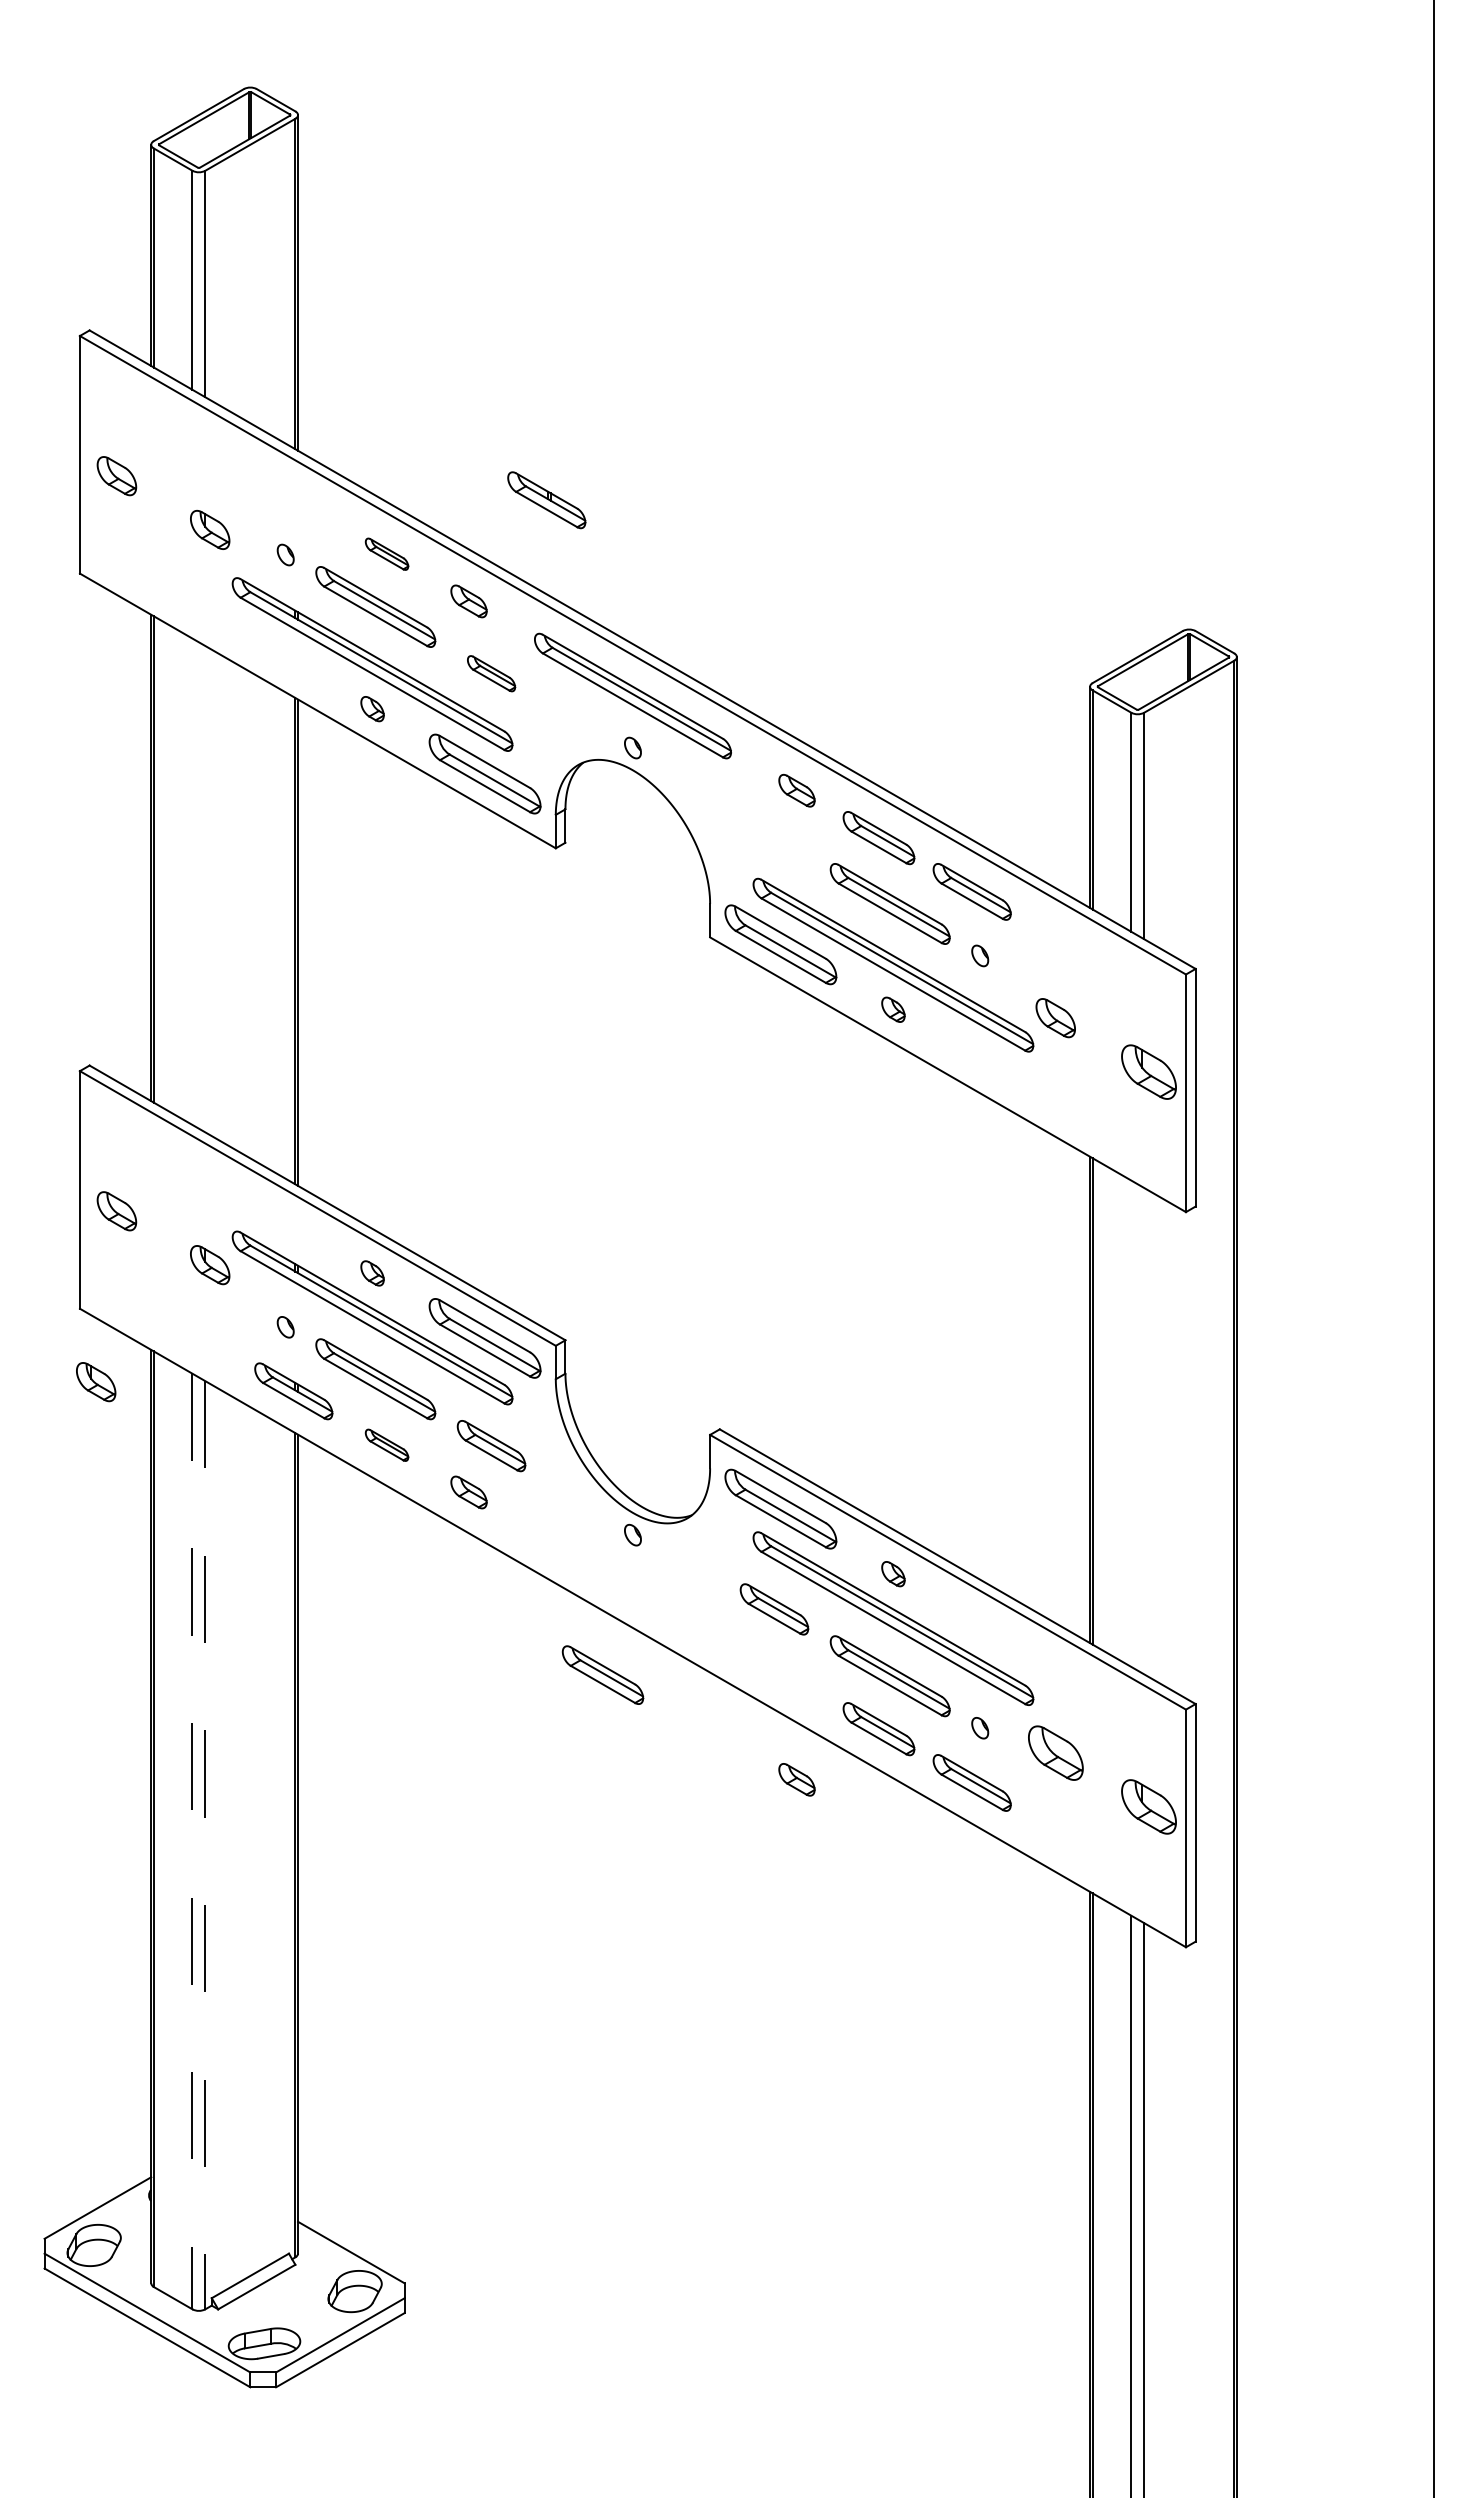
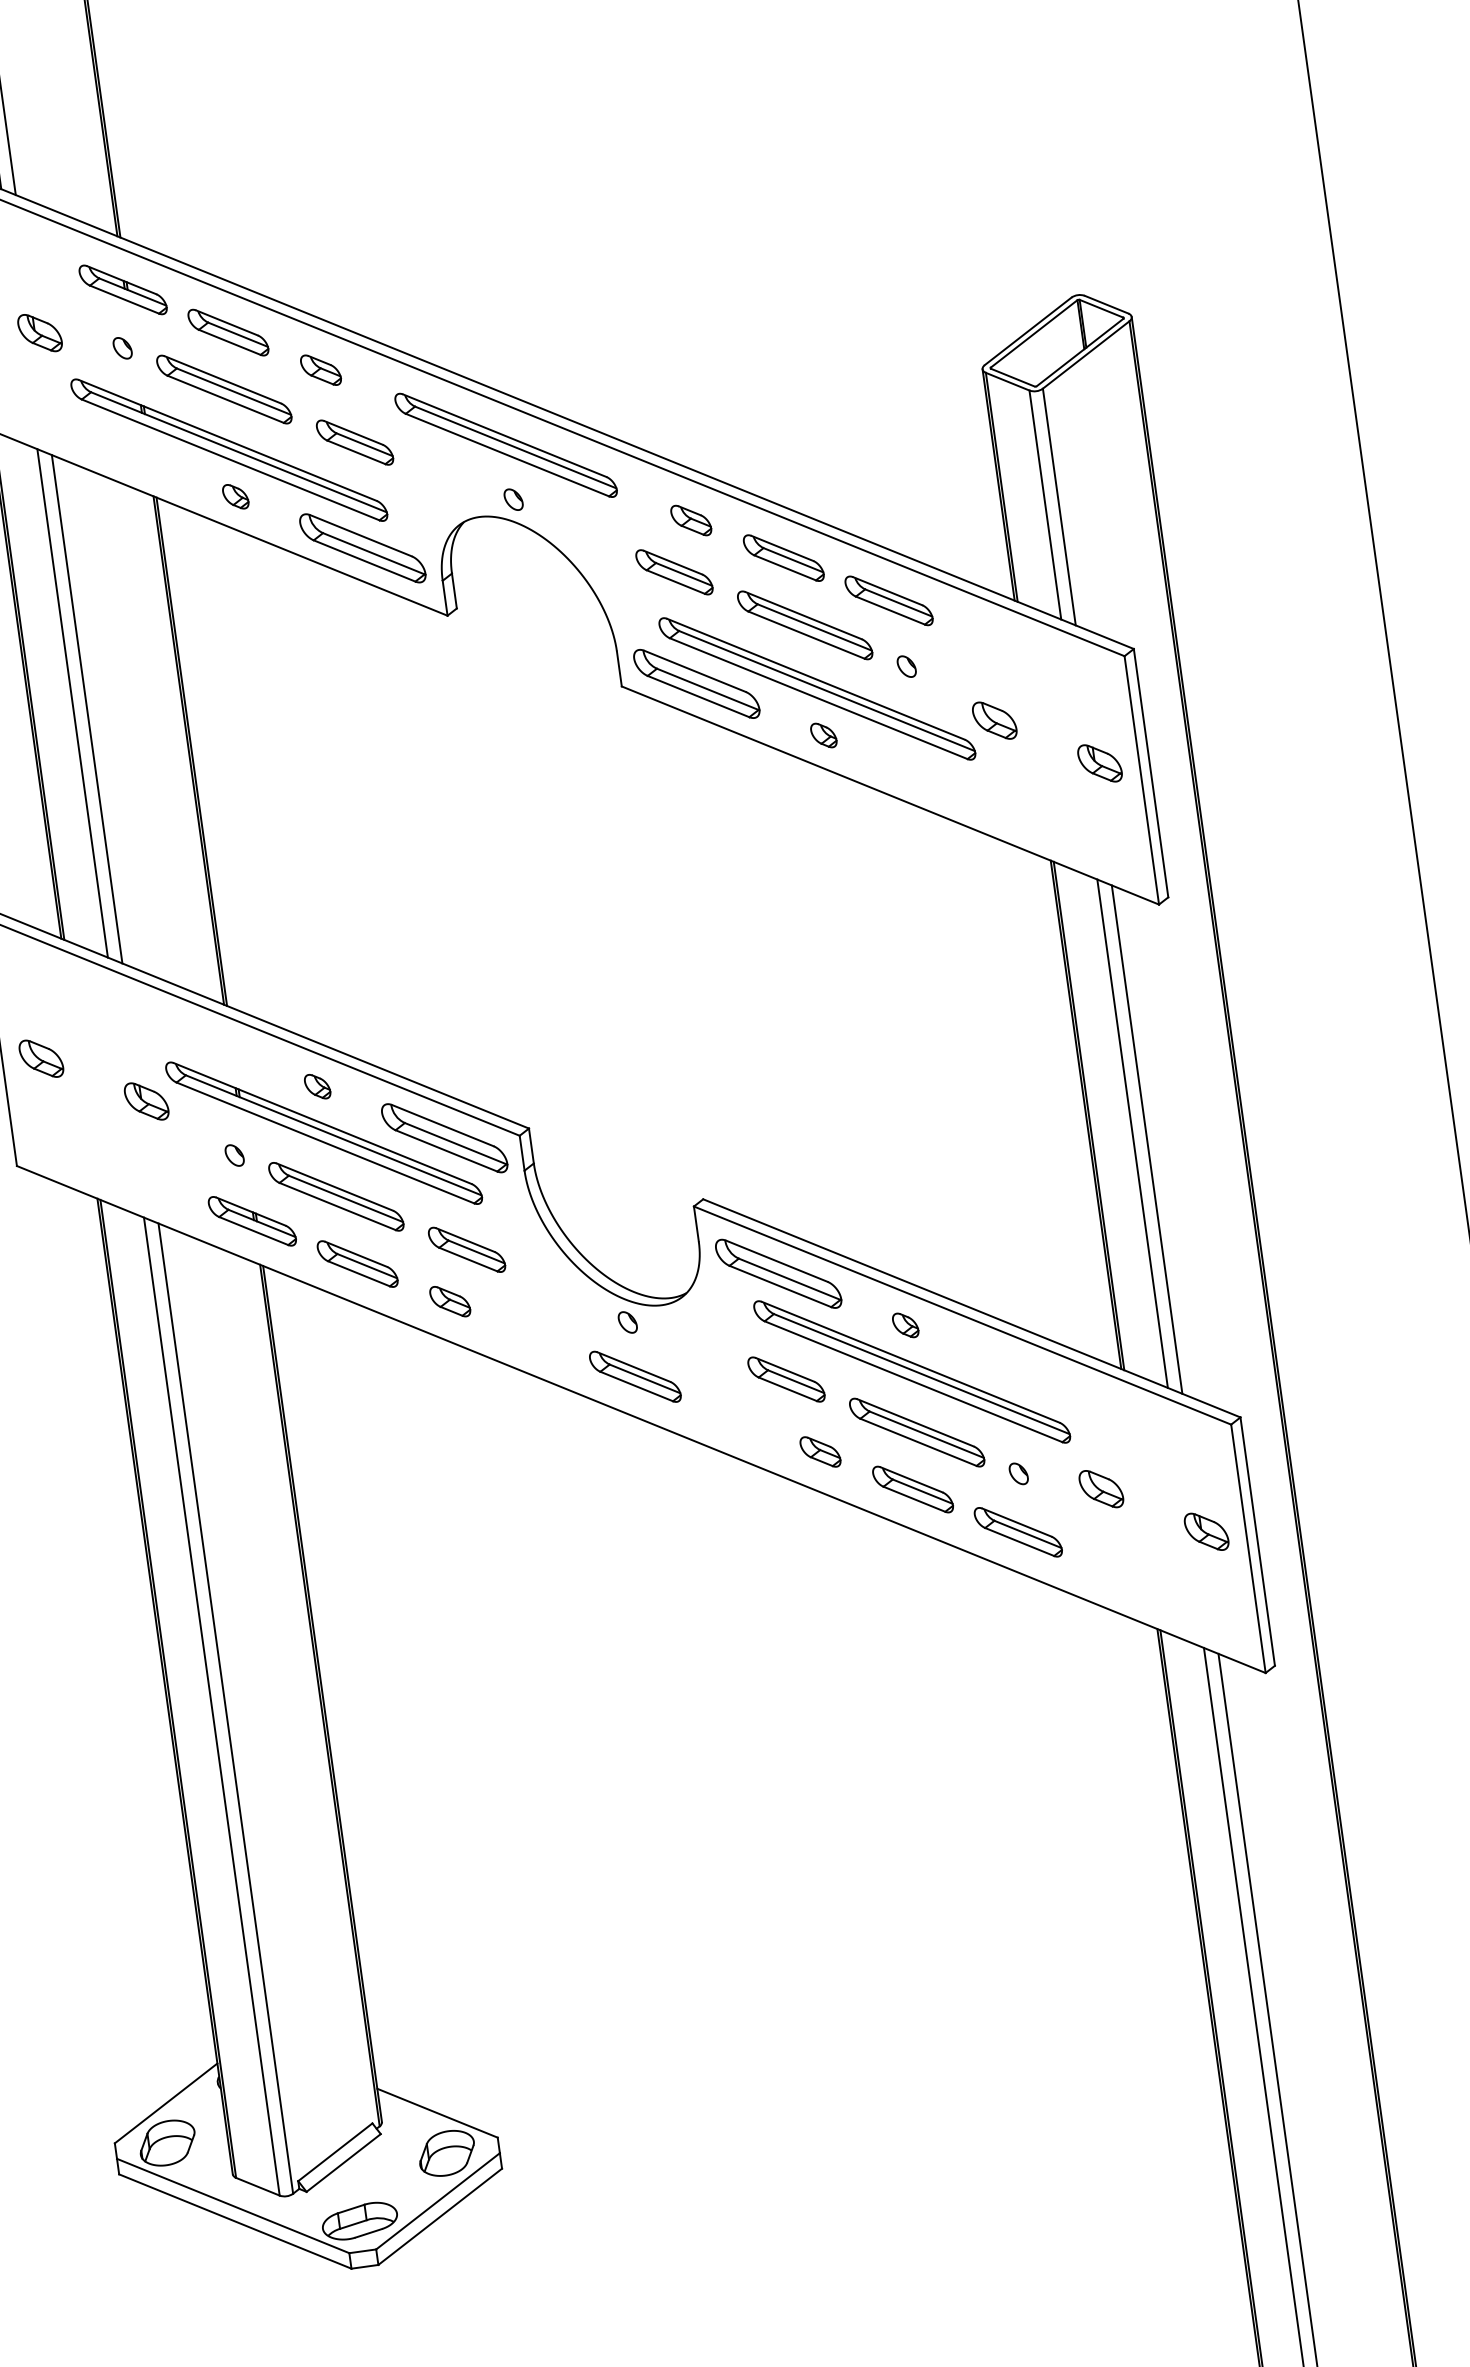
part: (546, 500) -> (122, 290), moved
part: (386, 554) -> (227, 333), size x1.67
part: (491, 673) -> (354, 442), size x1.43
part: (774, 837) -> (674, 572), added
line: (192, 881) -> (72, 703), added
line: (205, 889) -> (87, 709), added
part: (1148, 1071) -> (1099, 763), size x0.71
part: (96, 1382) -> (44, 1240), removed
line: (1131, 1423) -> (1132, 1133), added
line: (1144, 1430) -> (1147, 1138), added
part: (386, 1445) -> (357, 1264), size x1.67
part: (602, 1674) -> (634, 1376), moved
part: (1055, 1753) -> (1101, 1489), size x0.71
part: (796, 1779) -> (819, 1451), moved
part: (1148, 1807) -> (1206, 1532), size x0.71
line: (192, 1841) -> (211, 1706), dashed -> solid
line: (205, 1845) -> (226, 1708), dashed -> solid

